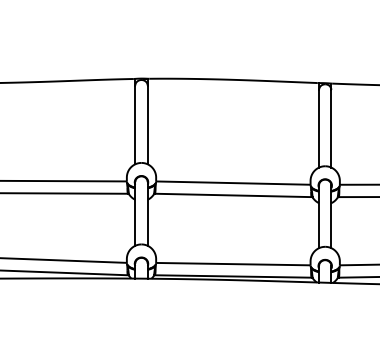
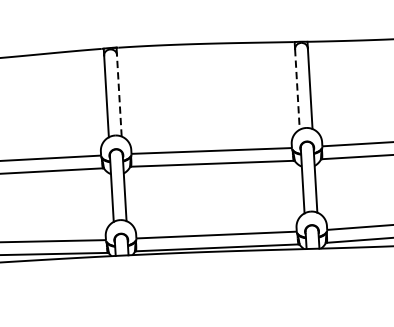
line: (147, 124) -> (119, 95), solid -> dashed
line: (319, 128) -> (297, 89), solid -> dashed

